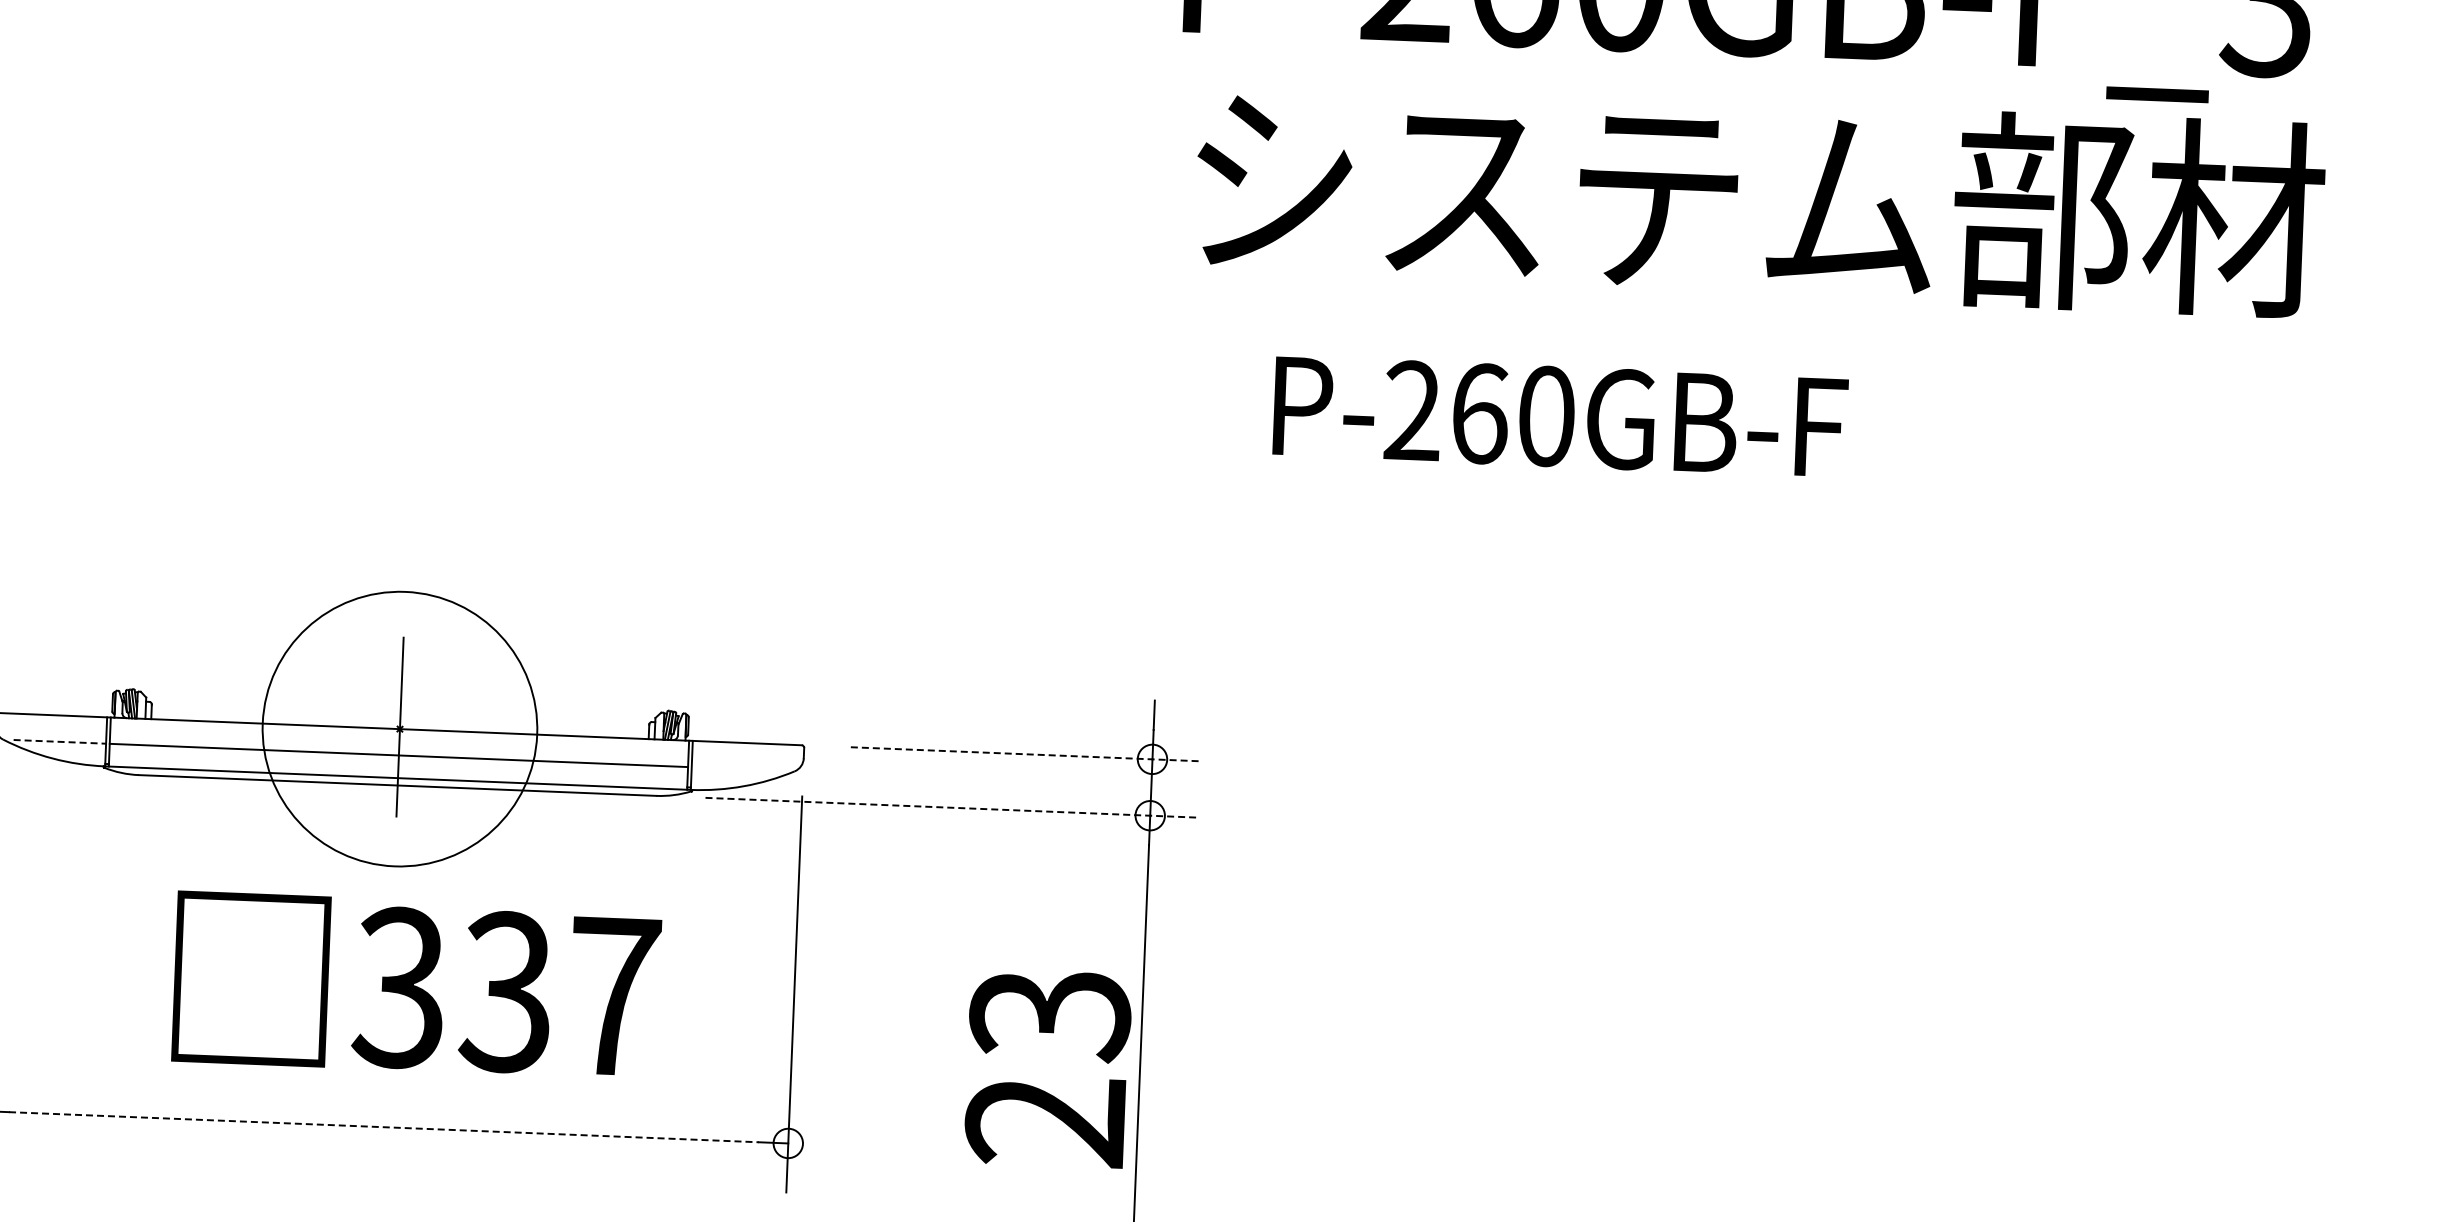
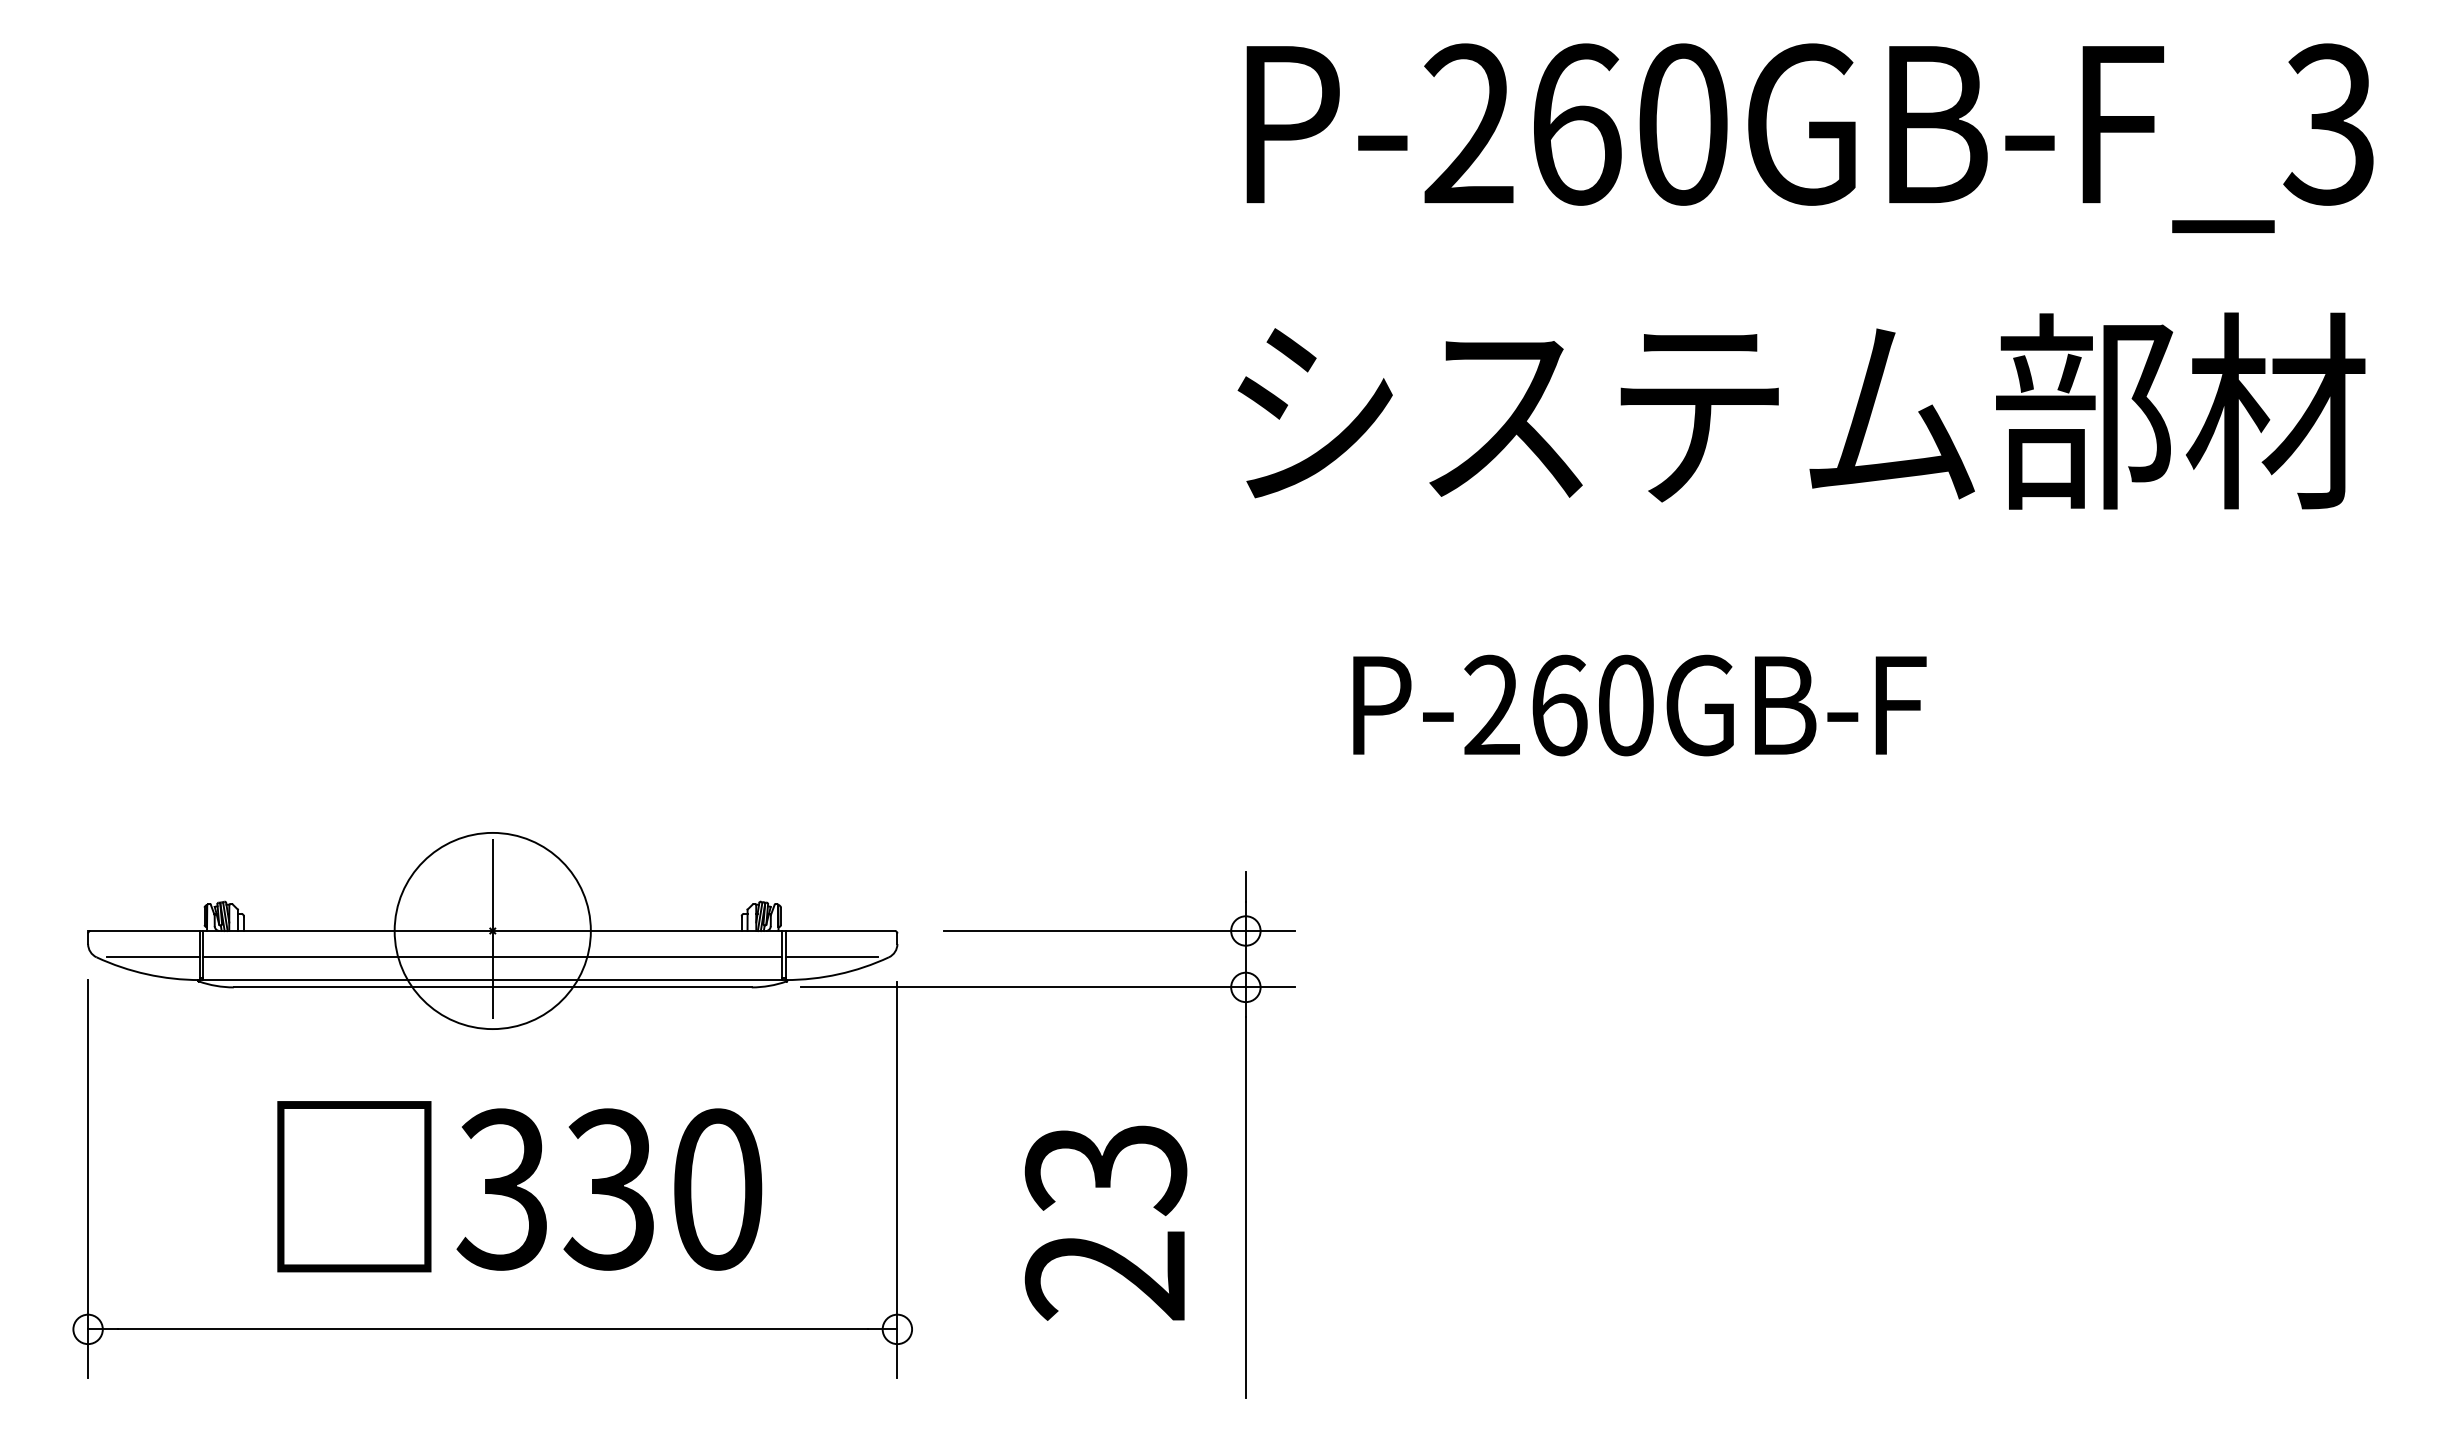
text: (1760, 198) -> (1801, 410), moved
text: (1560, 416) -> (1639, 705), moved
circle: (399, 728) -> (492, 930), size x0.71
line: (59, 741) -> (153, 957), dashed -> solid
line: (1026, 754) -> (1119, 931), dashed -> solid
line: (737, 769) -> (831, 957), added
line: (952, 807) -> (1048, 987), dashed -> solid
text: (615, 996) -> (718, 1189), 337 -> 330
text: (1047, 1067) -> (1105, 1222), moved
line: (384, 1127) -> (493, 1329), dashed -> solid

